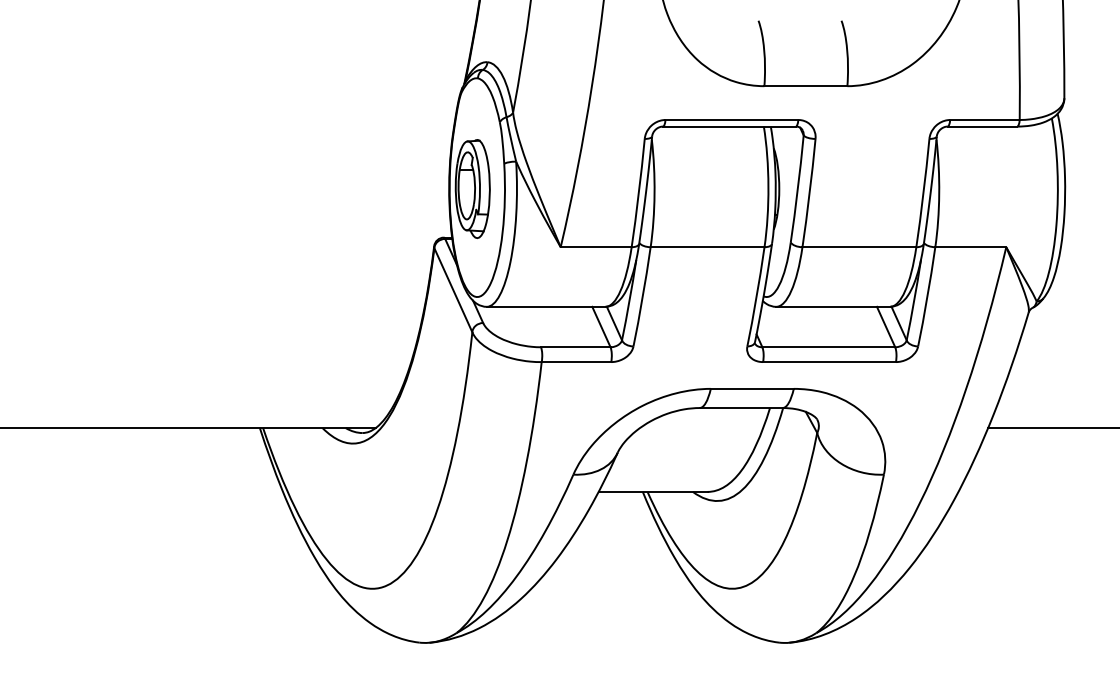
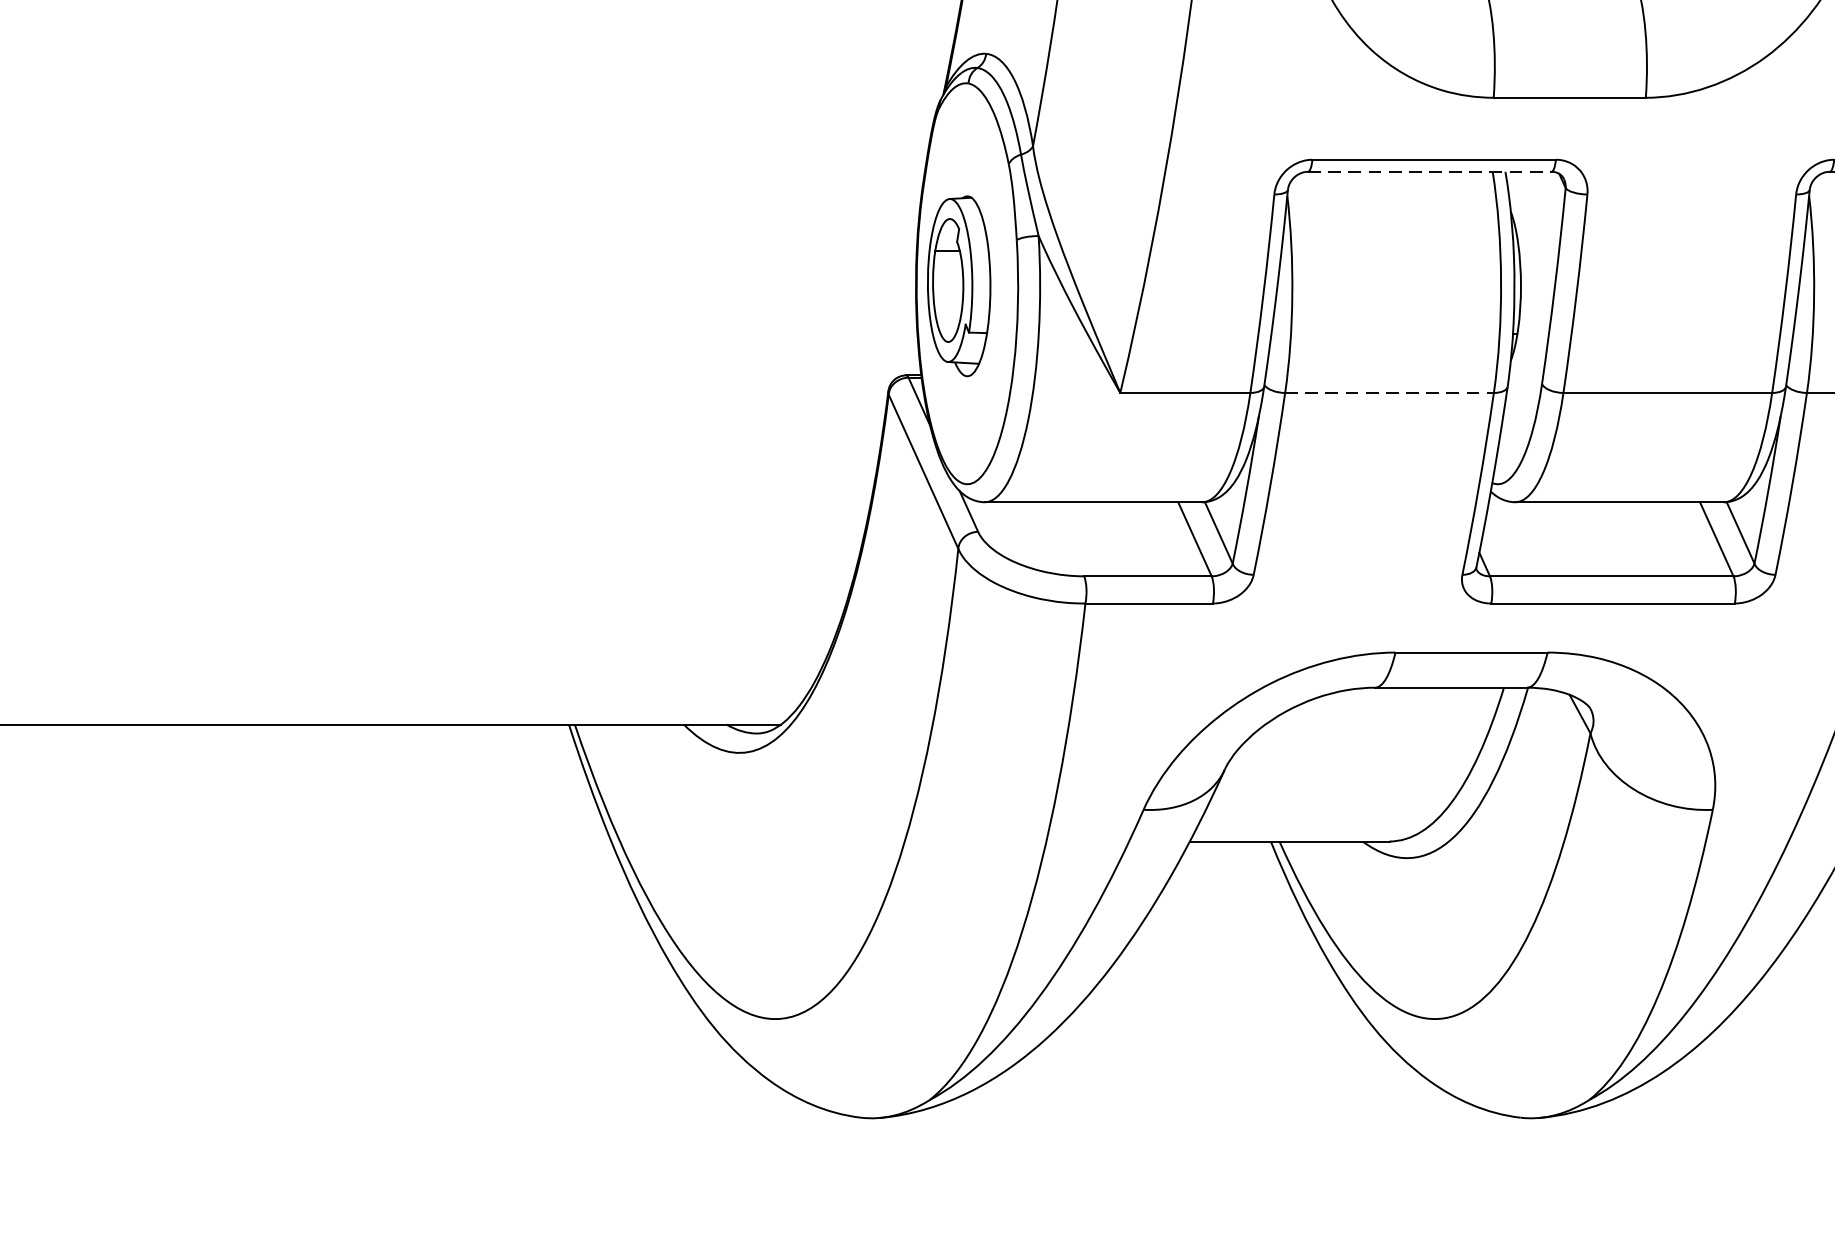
line: (730, 126) -> (1431, 171), solid -> dashed
line: (707, 247) -> (1389, 393), solid -> dashed

